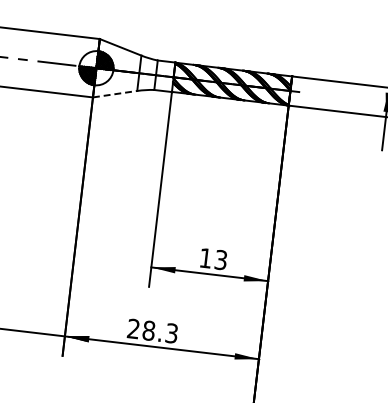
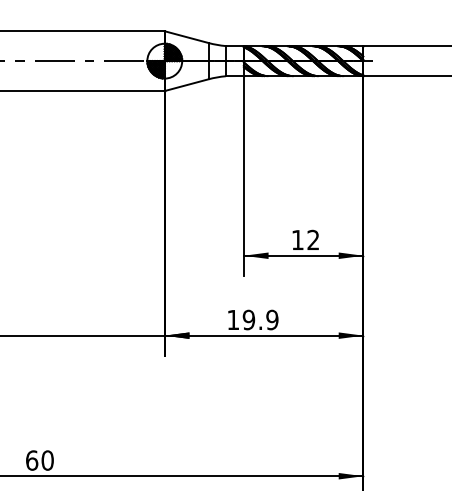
line: (114, 94) -> (186, 85), dashed -> solid
text: (221, 260) -> (313, 240), 13 -> 12
text: (152, 330) -> (252, 319), 28.3 -> 19.9

